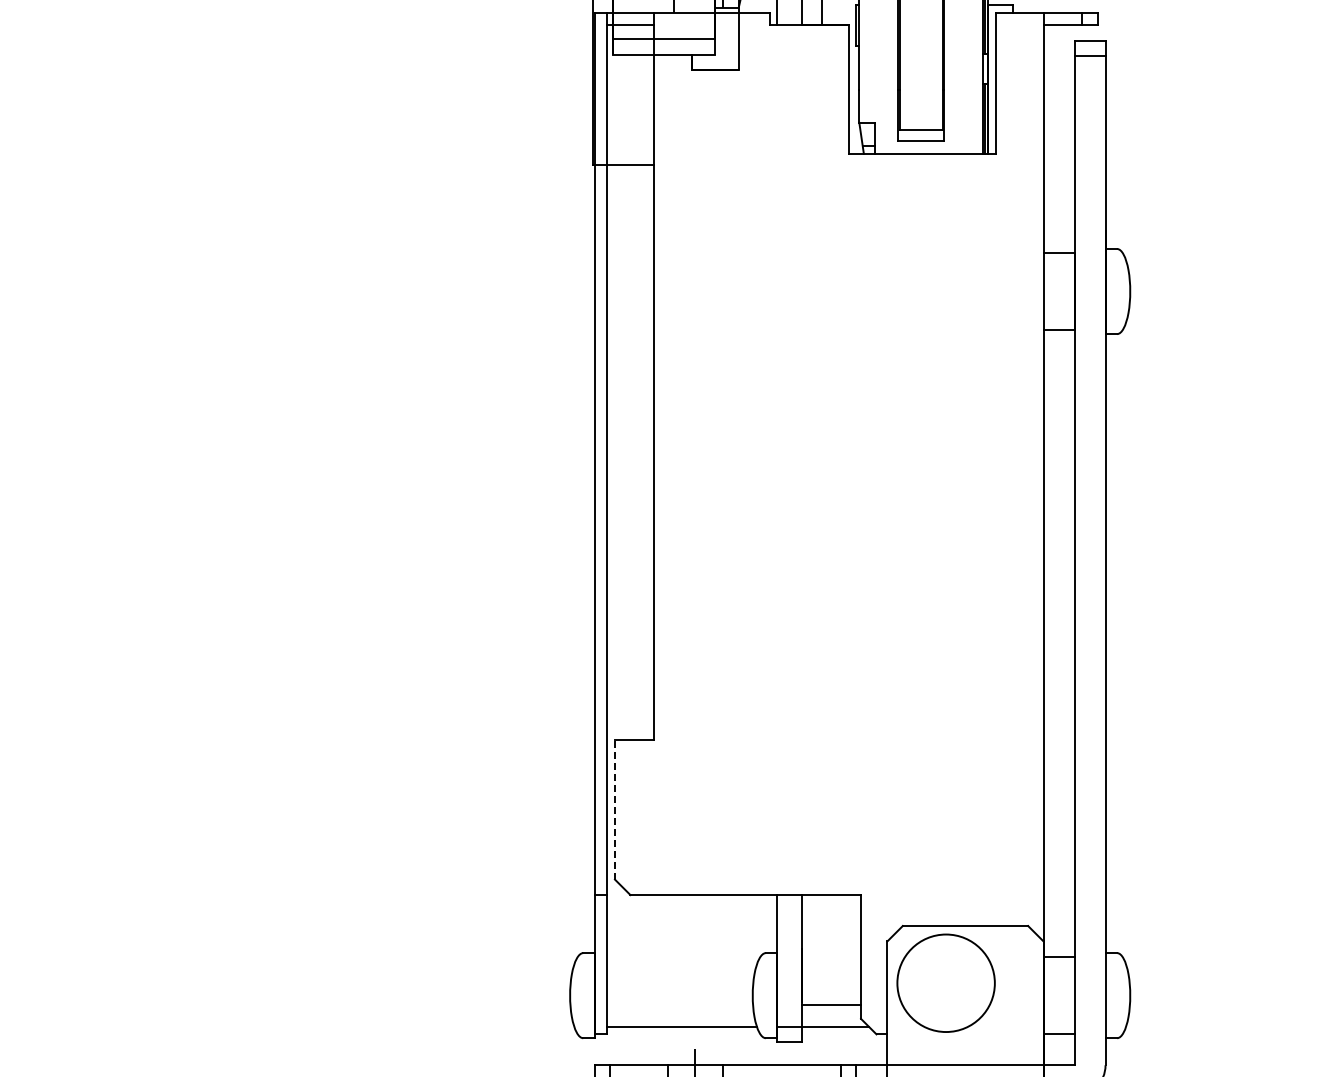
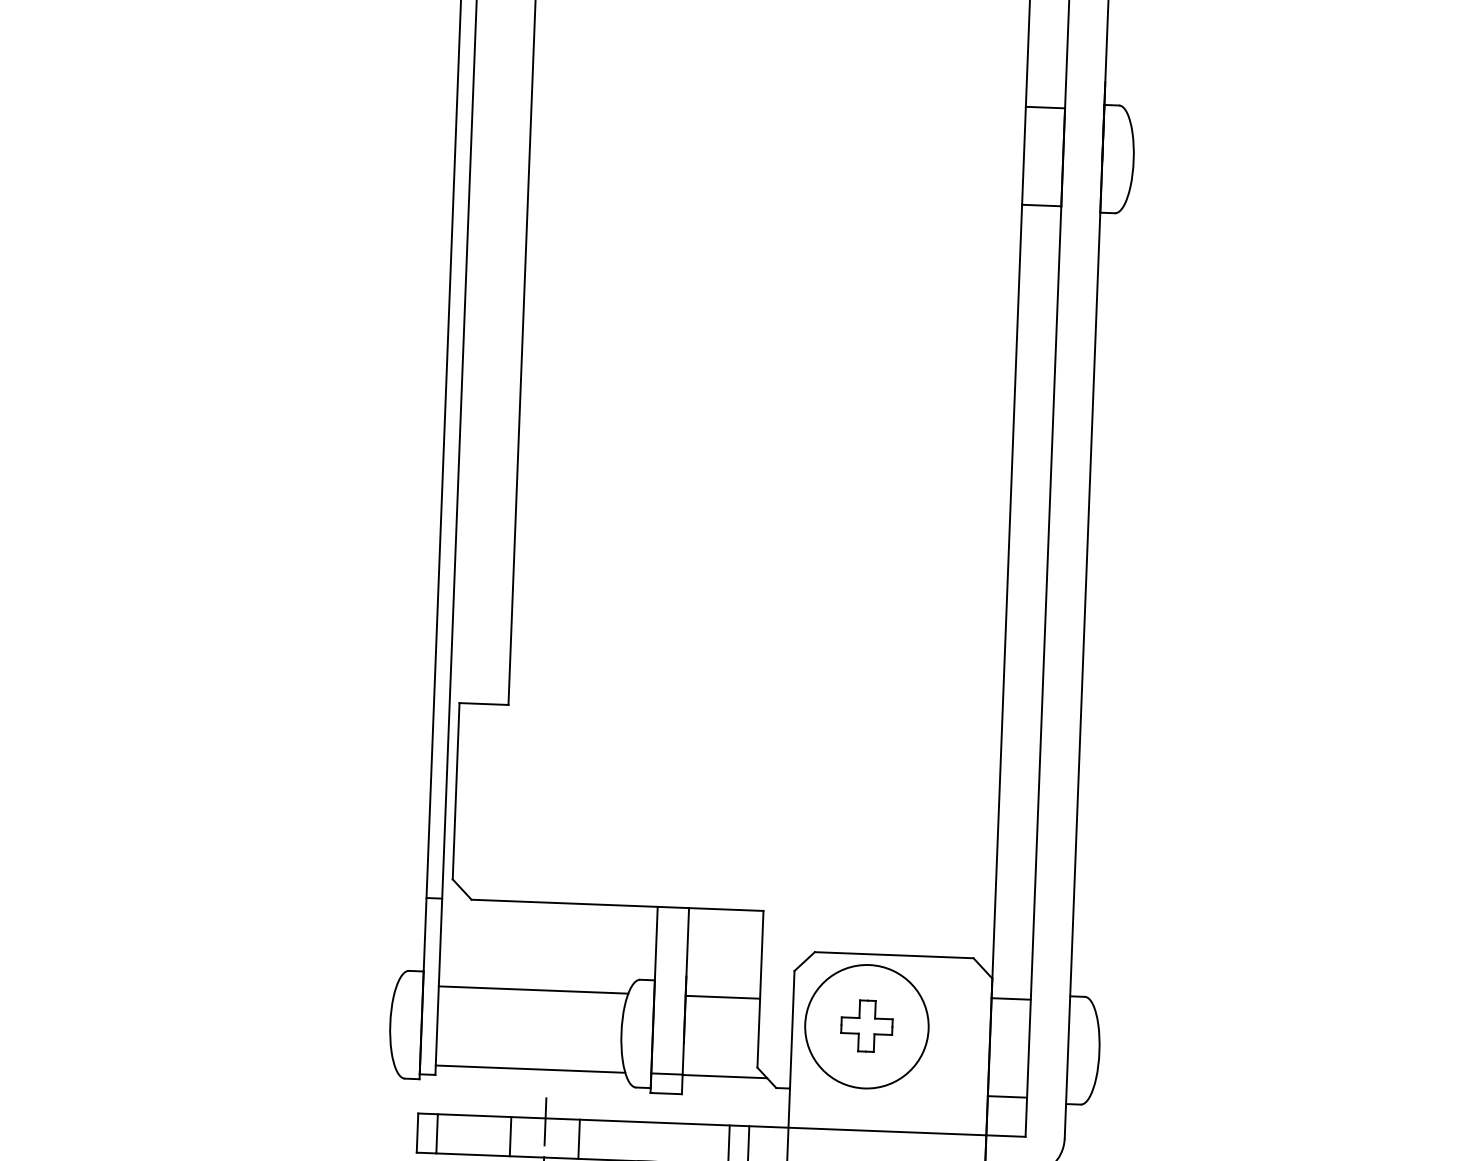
line: (614, 809) -> (455, 790), dashed -> solid
line: (681, 964) -> (532, 990), added
part: (945, 982) -> (866, 1025), added
line: (831, 1005) -> (722, 997), moved

